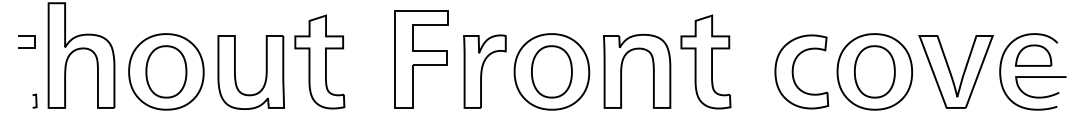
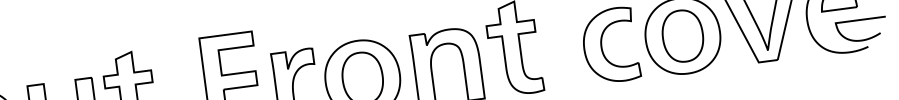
curve: (1040, 96) -> (862, 39), moved

